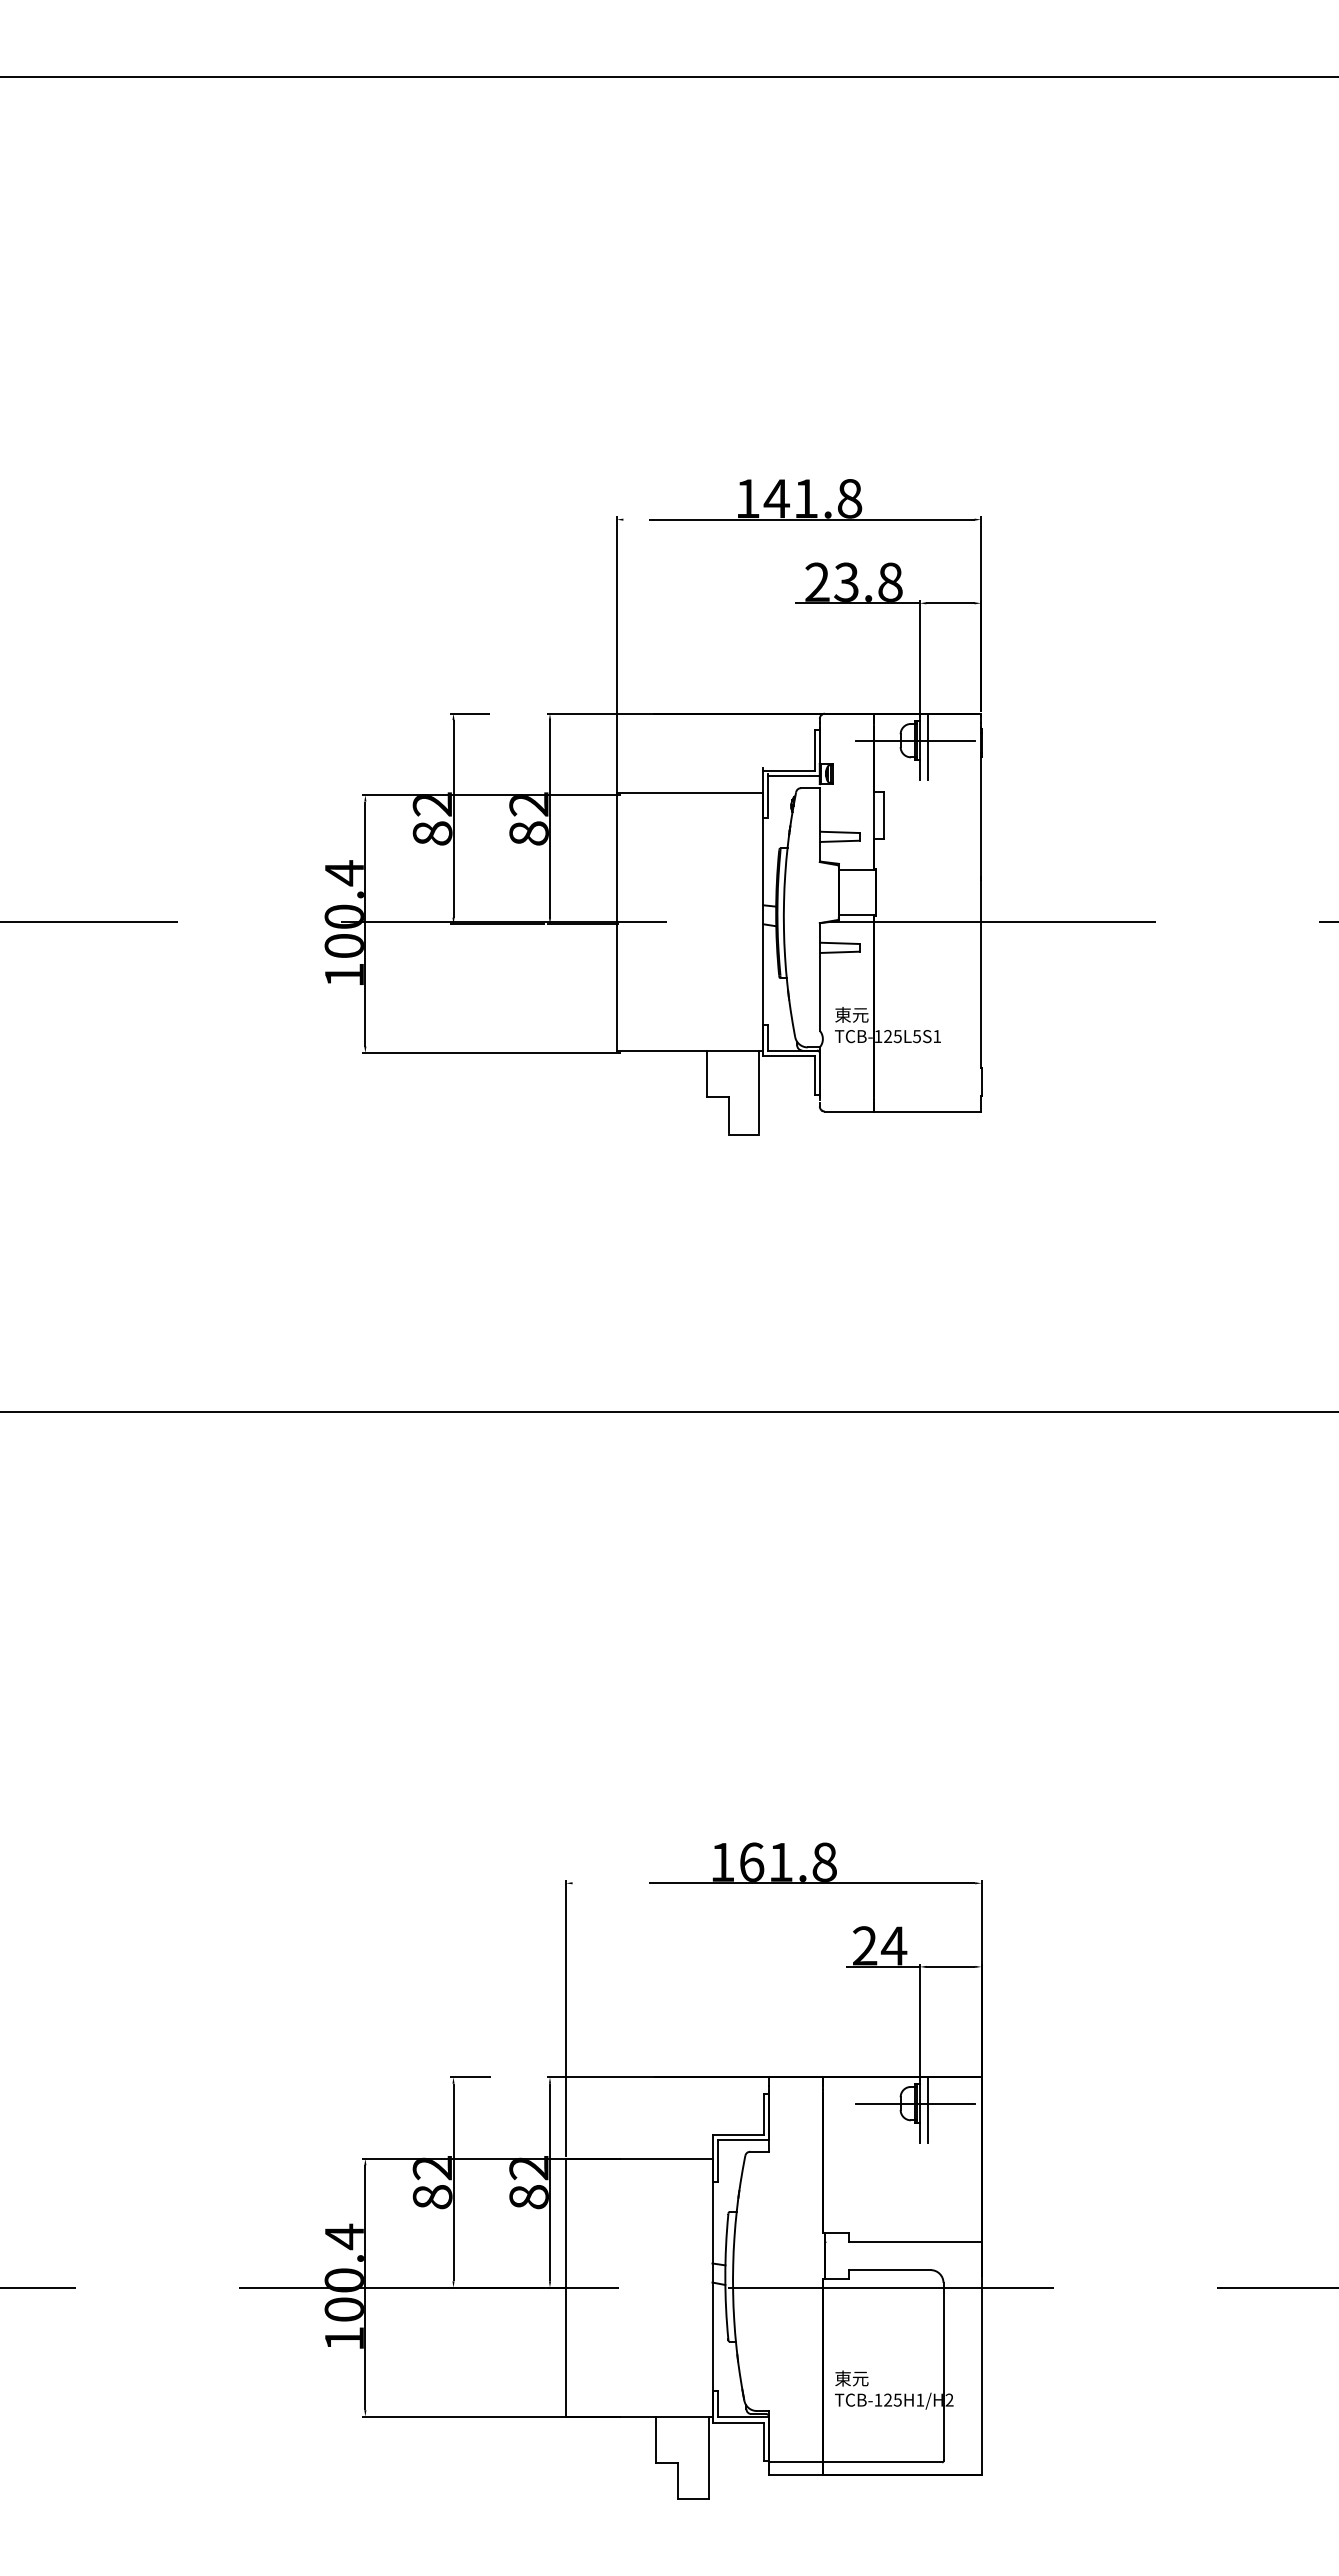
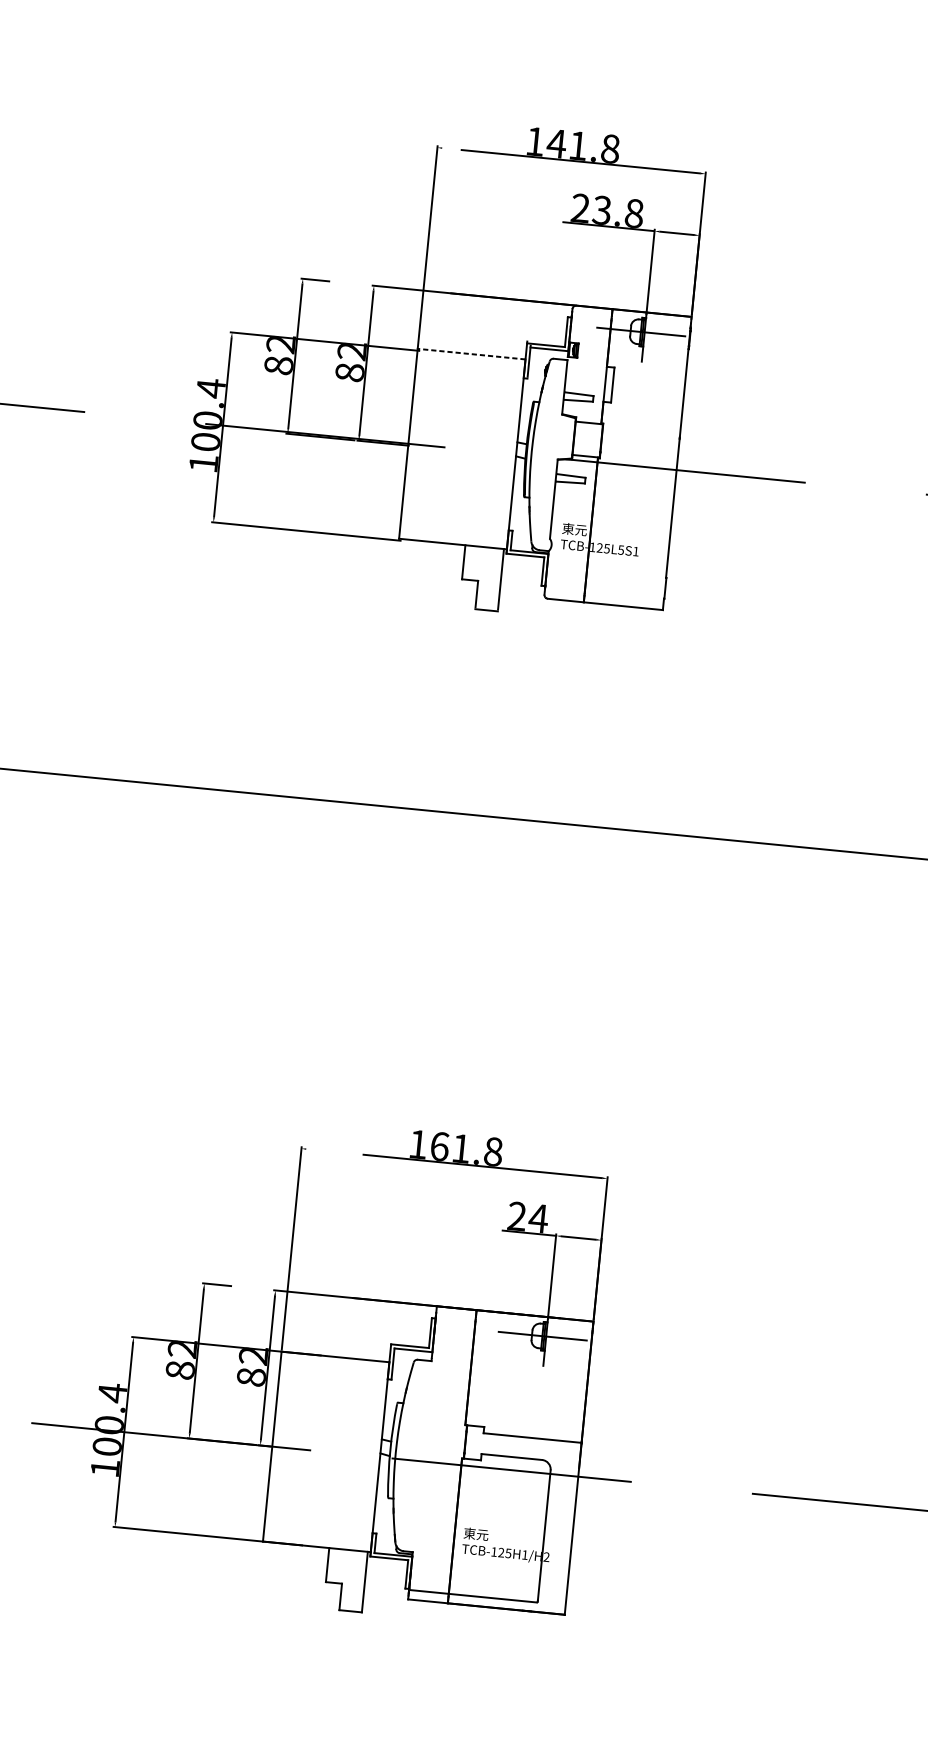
line: (927, 746) -> (649, 337), removed
line: (689, 792) -> (471, 353), solid -> dashed
line: (927, 2109) -> (551, 1341), removed

